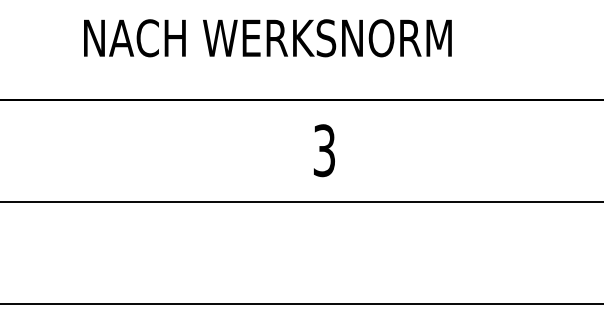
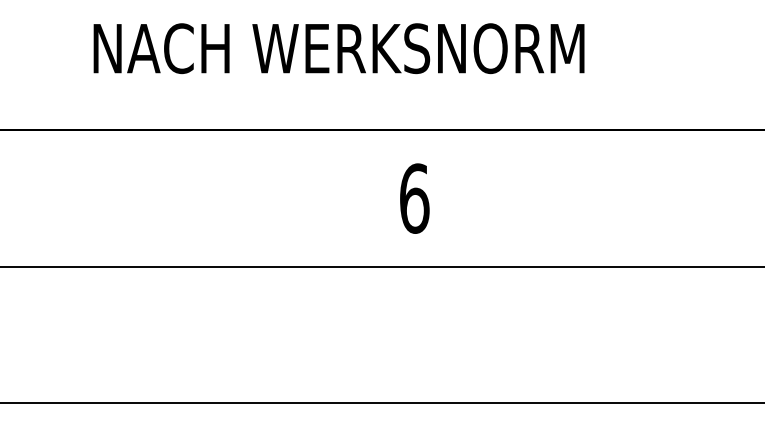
text: (324, 150) -> (414, 198), 3 -> 6

